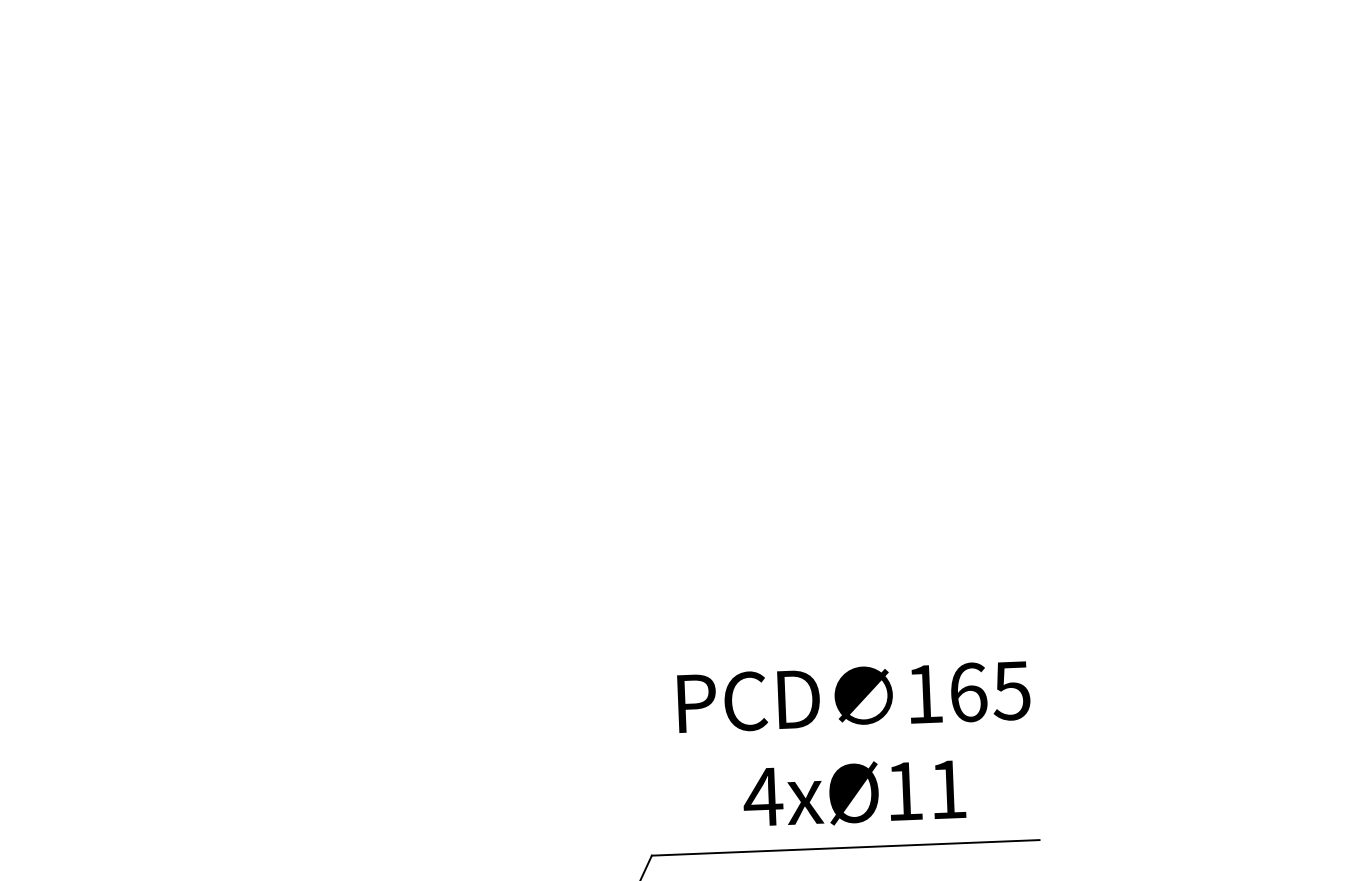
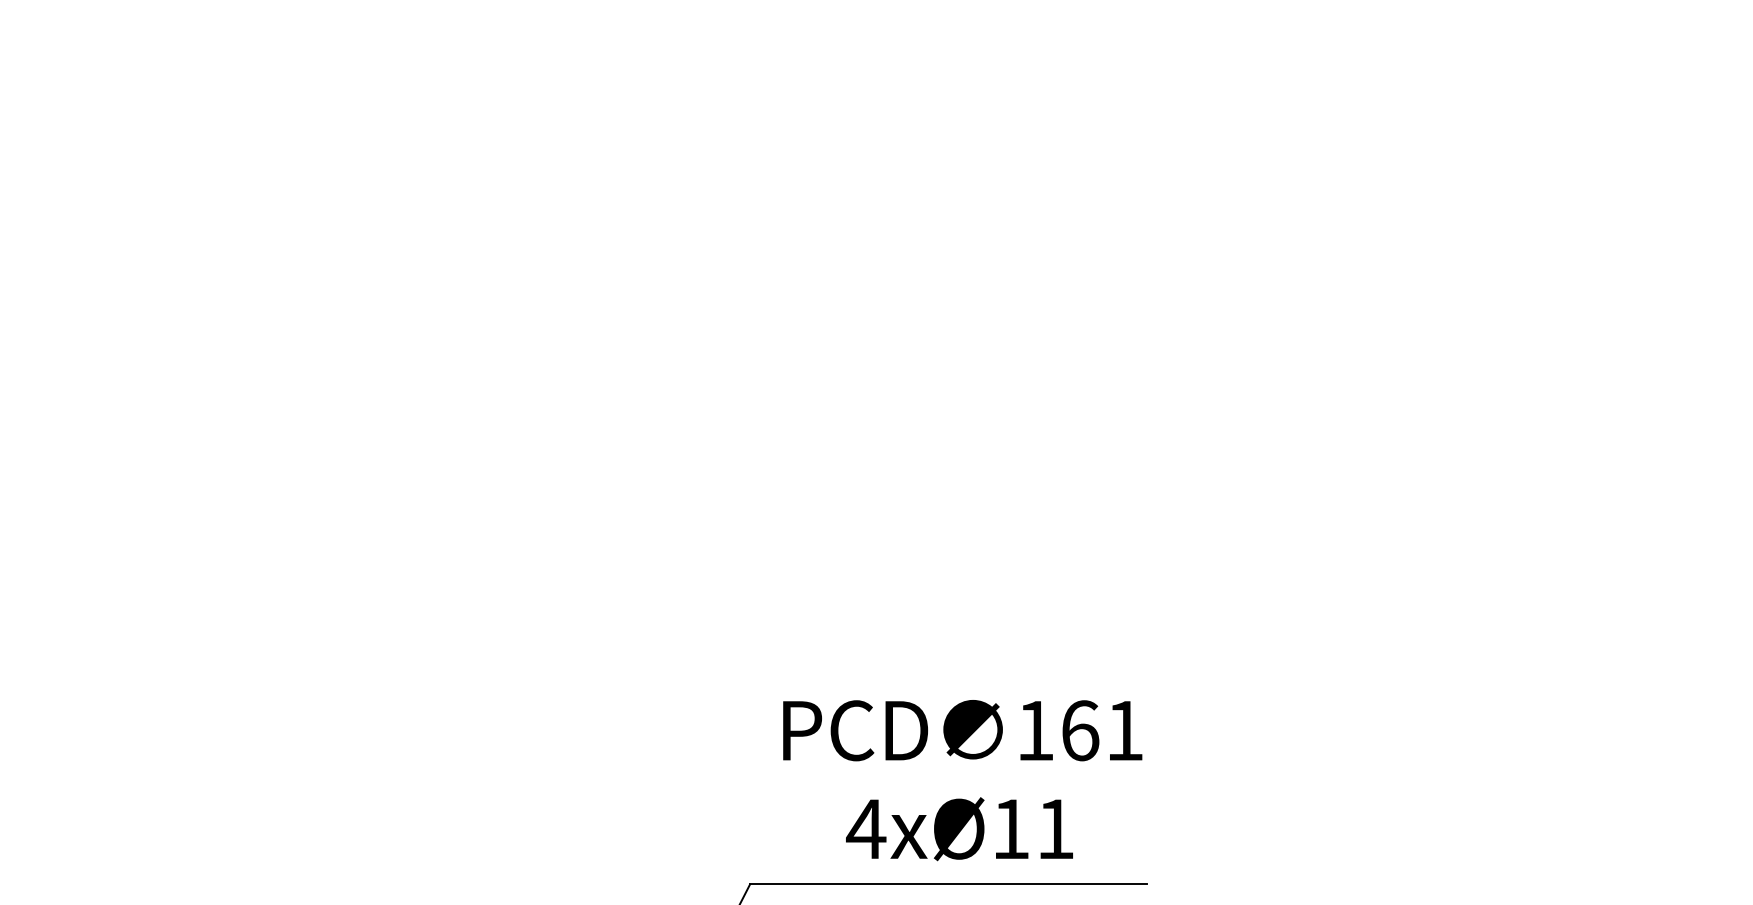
text: (1011, 691) -> (1124, 731), 165 -> 161

